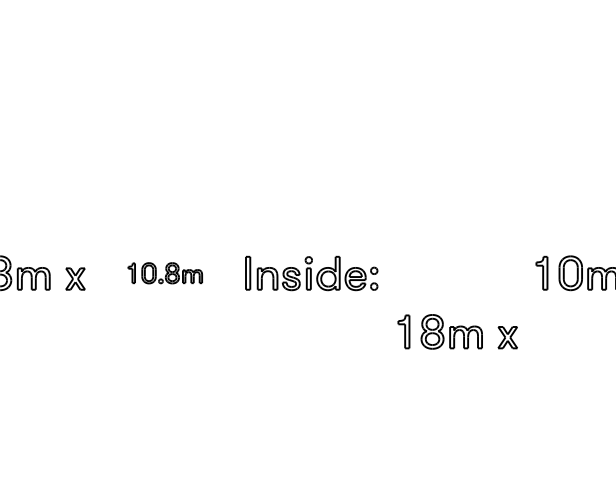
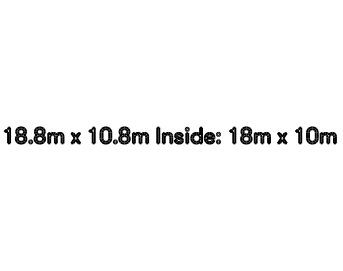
part: (164, 273) -> (118, 135), size x1.67
part: (457, 331) -> (258, 135), moved

